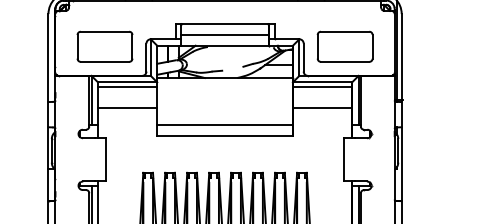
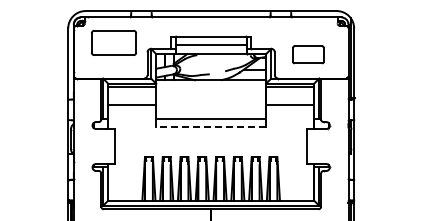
part: (104, 46) -> (113, 42), moved
part: (345, 46) -> (308, 54), size x0.7
line: (225, 136) -> (211, 127), solid -> dashed

